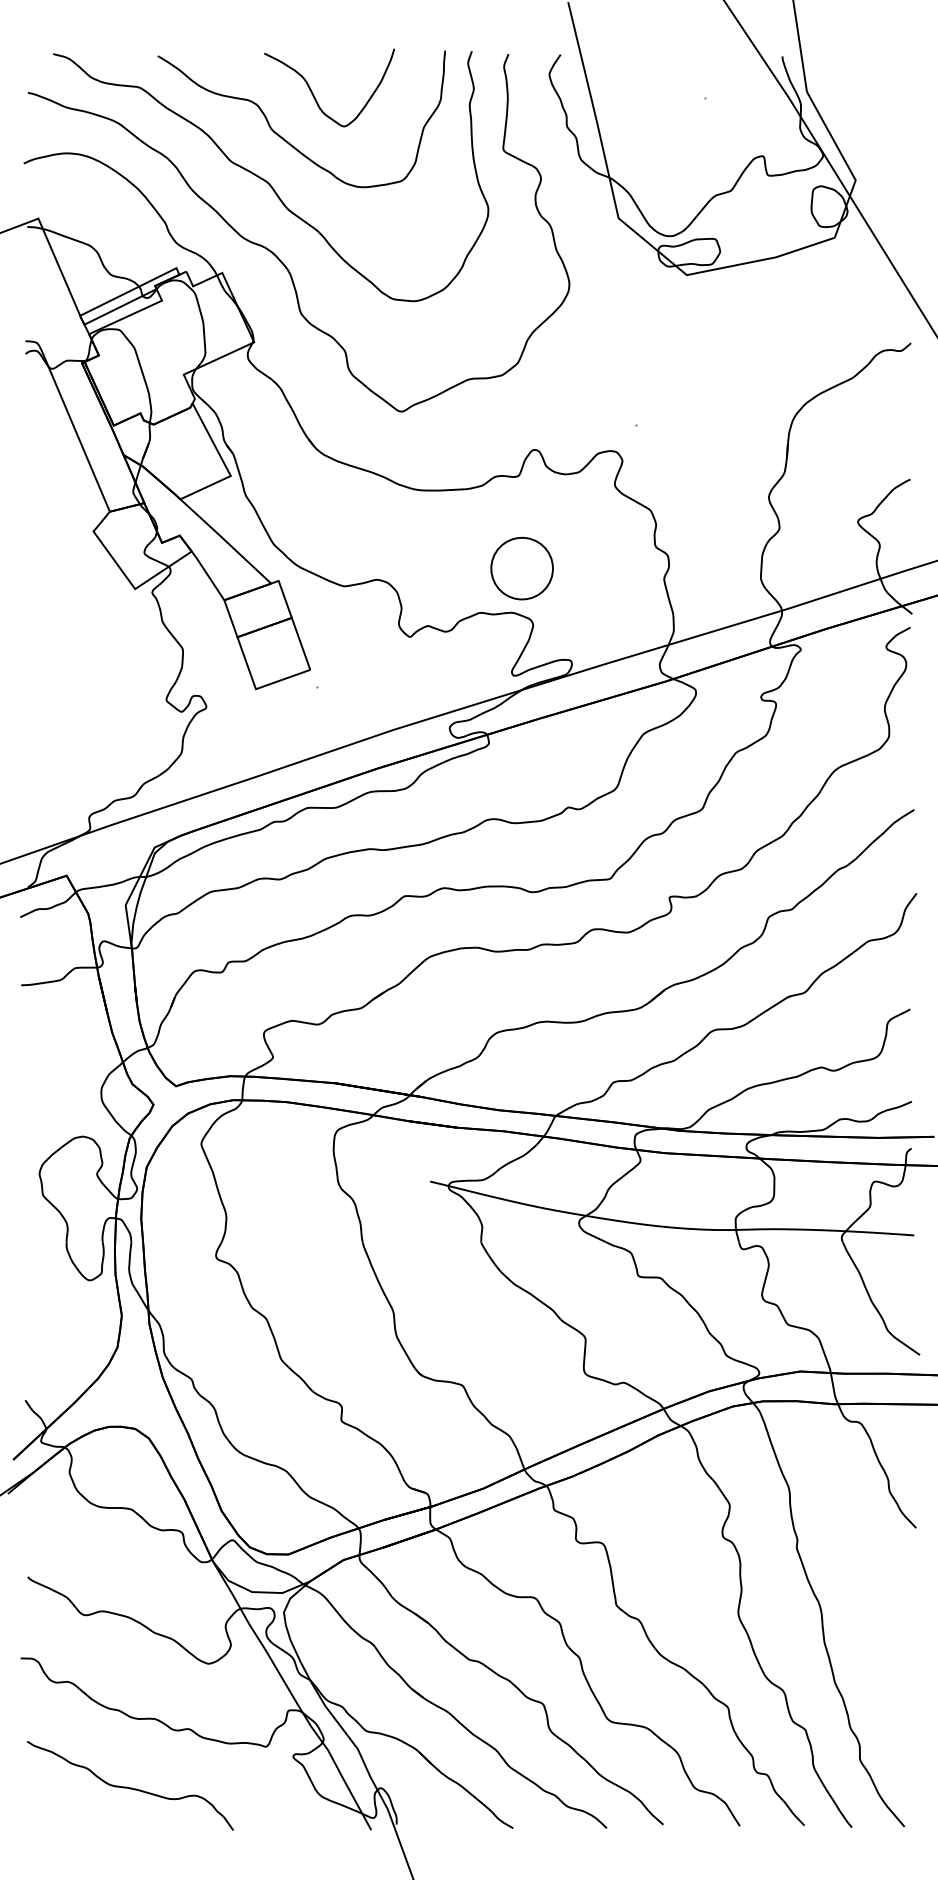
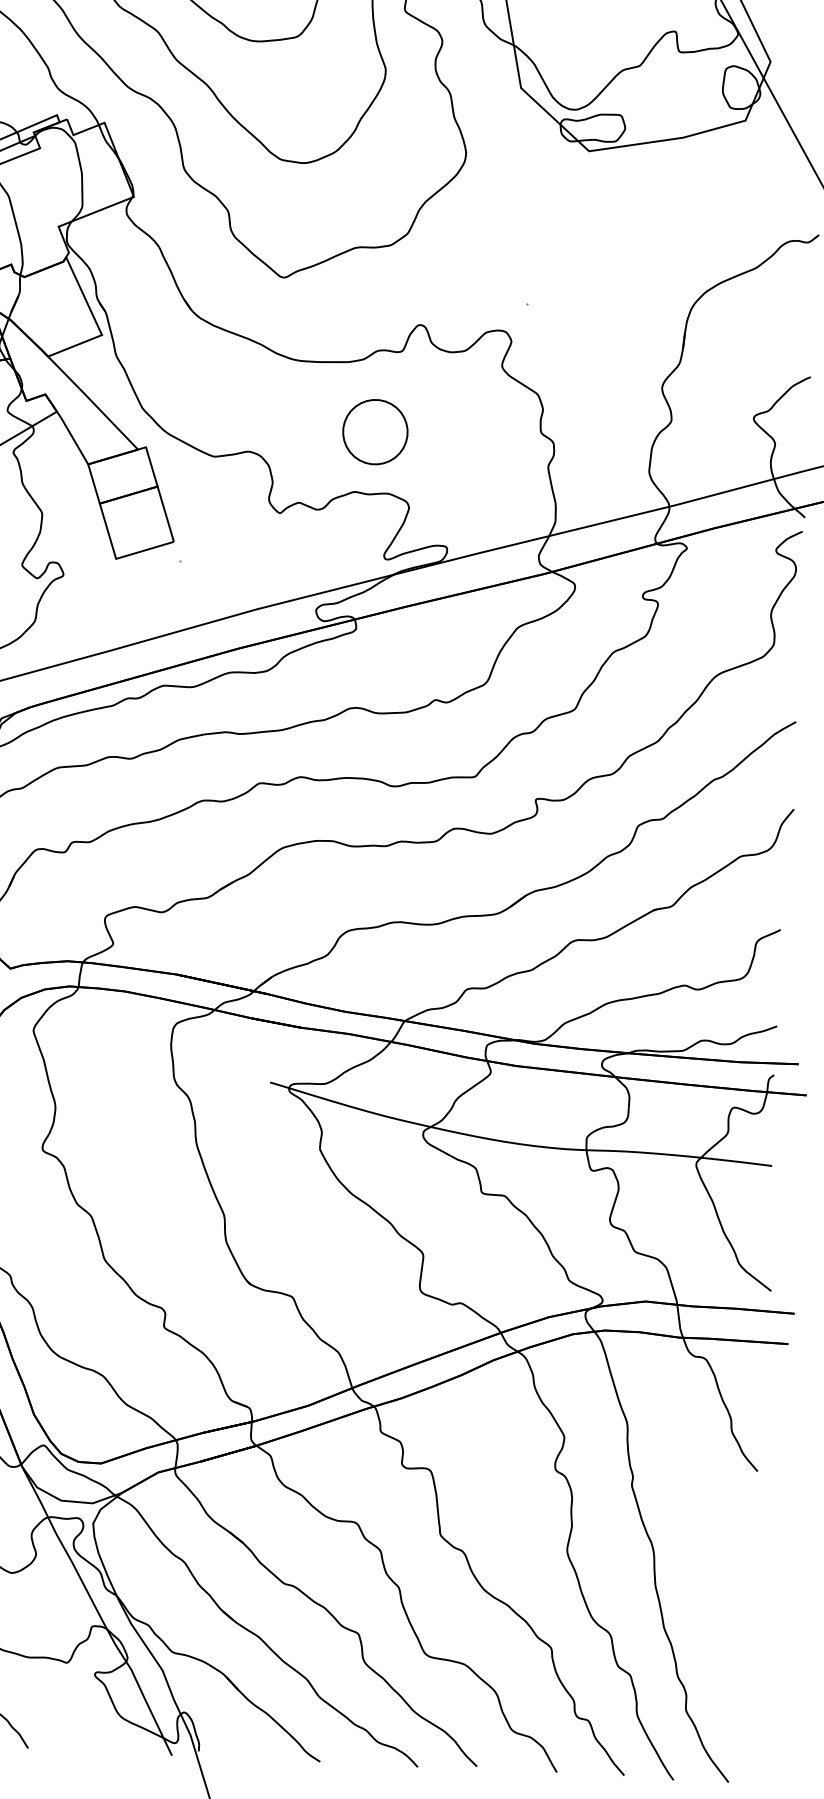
part: (521, 568) -> (374, 431), moved

